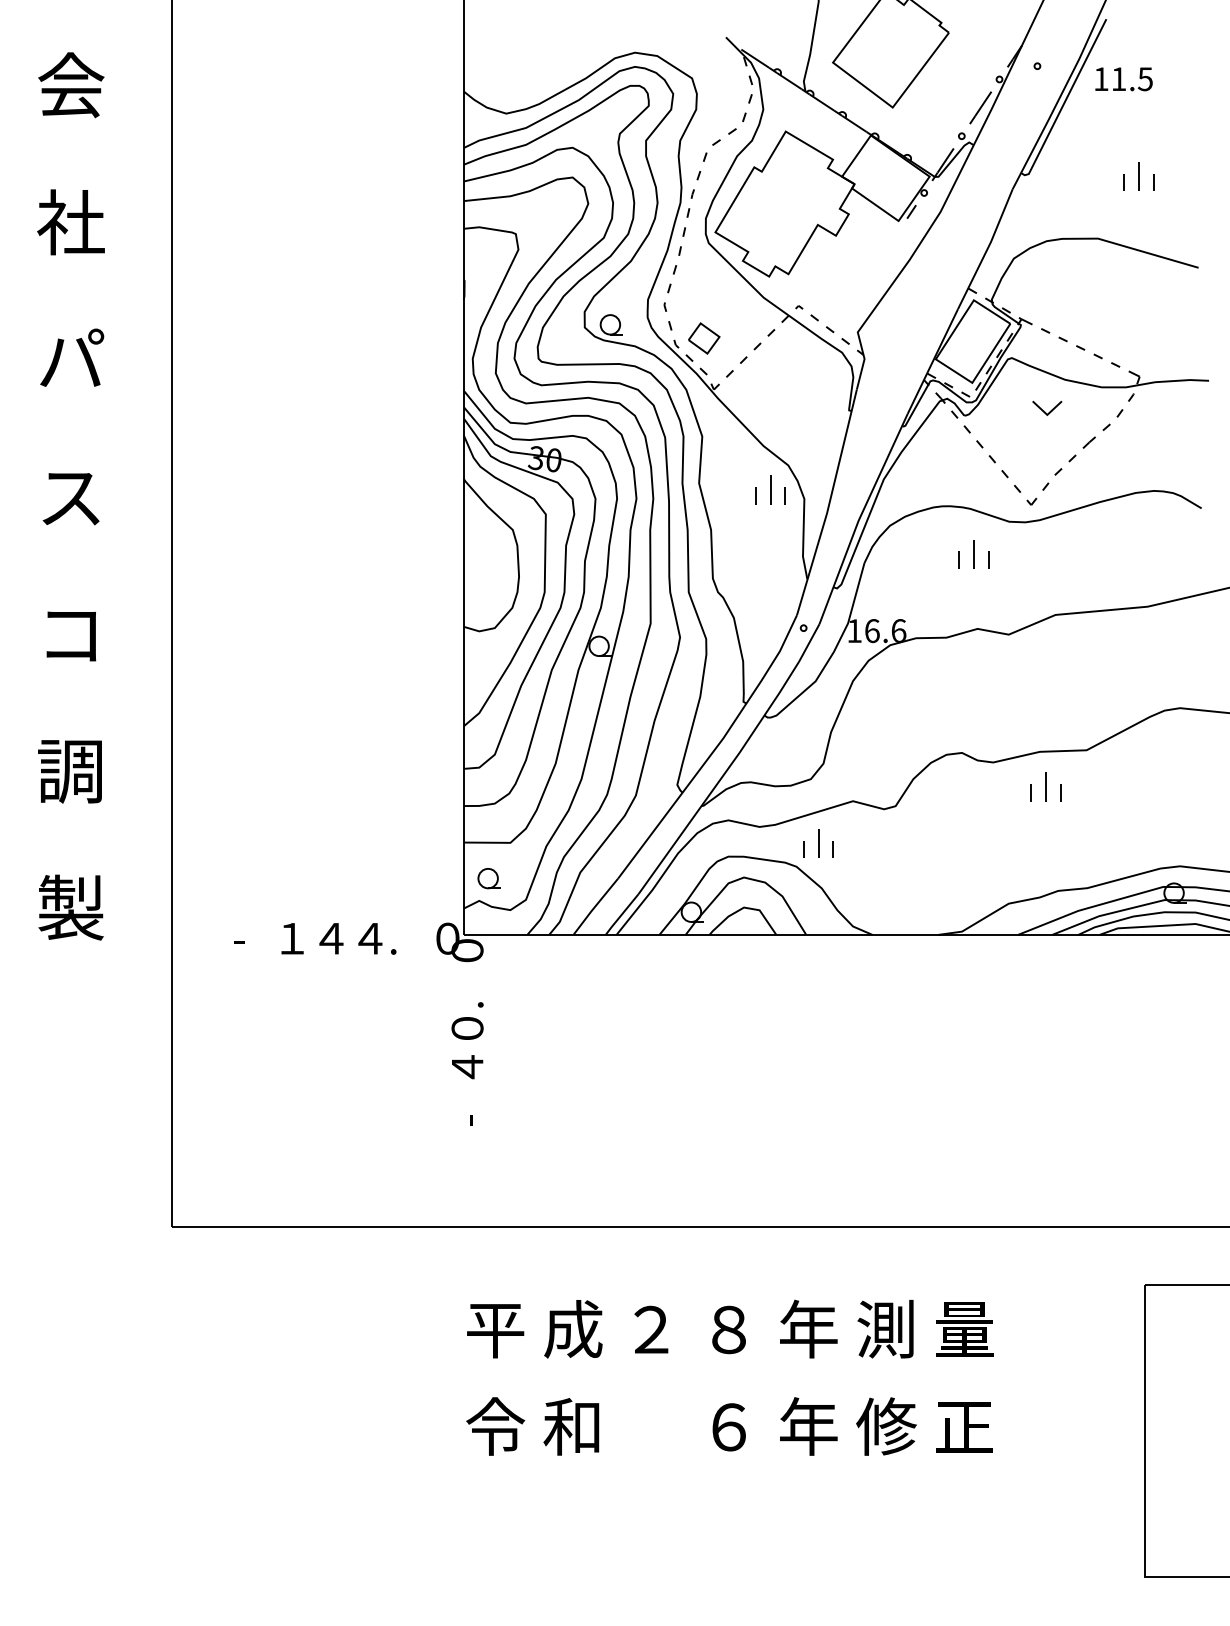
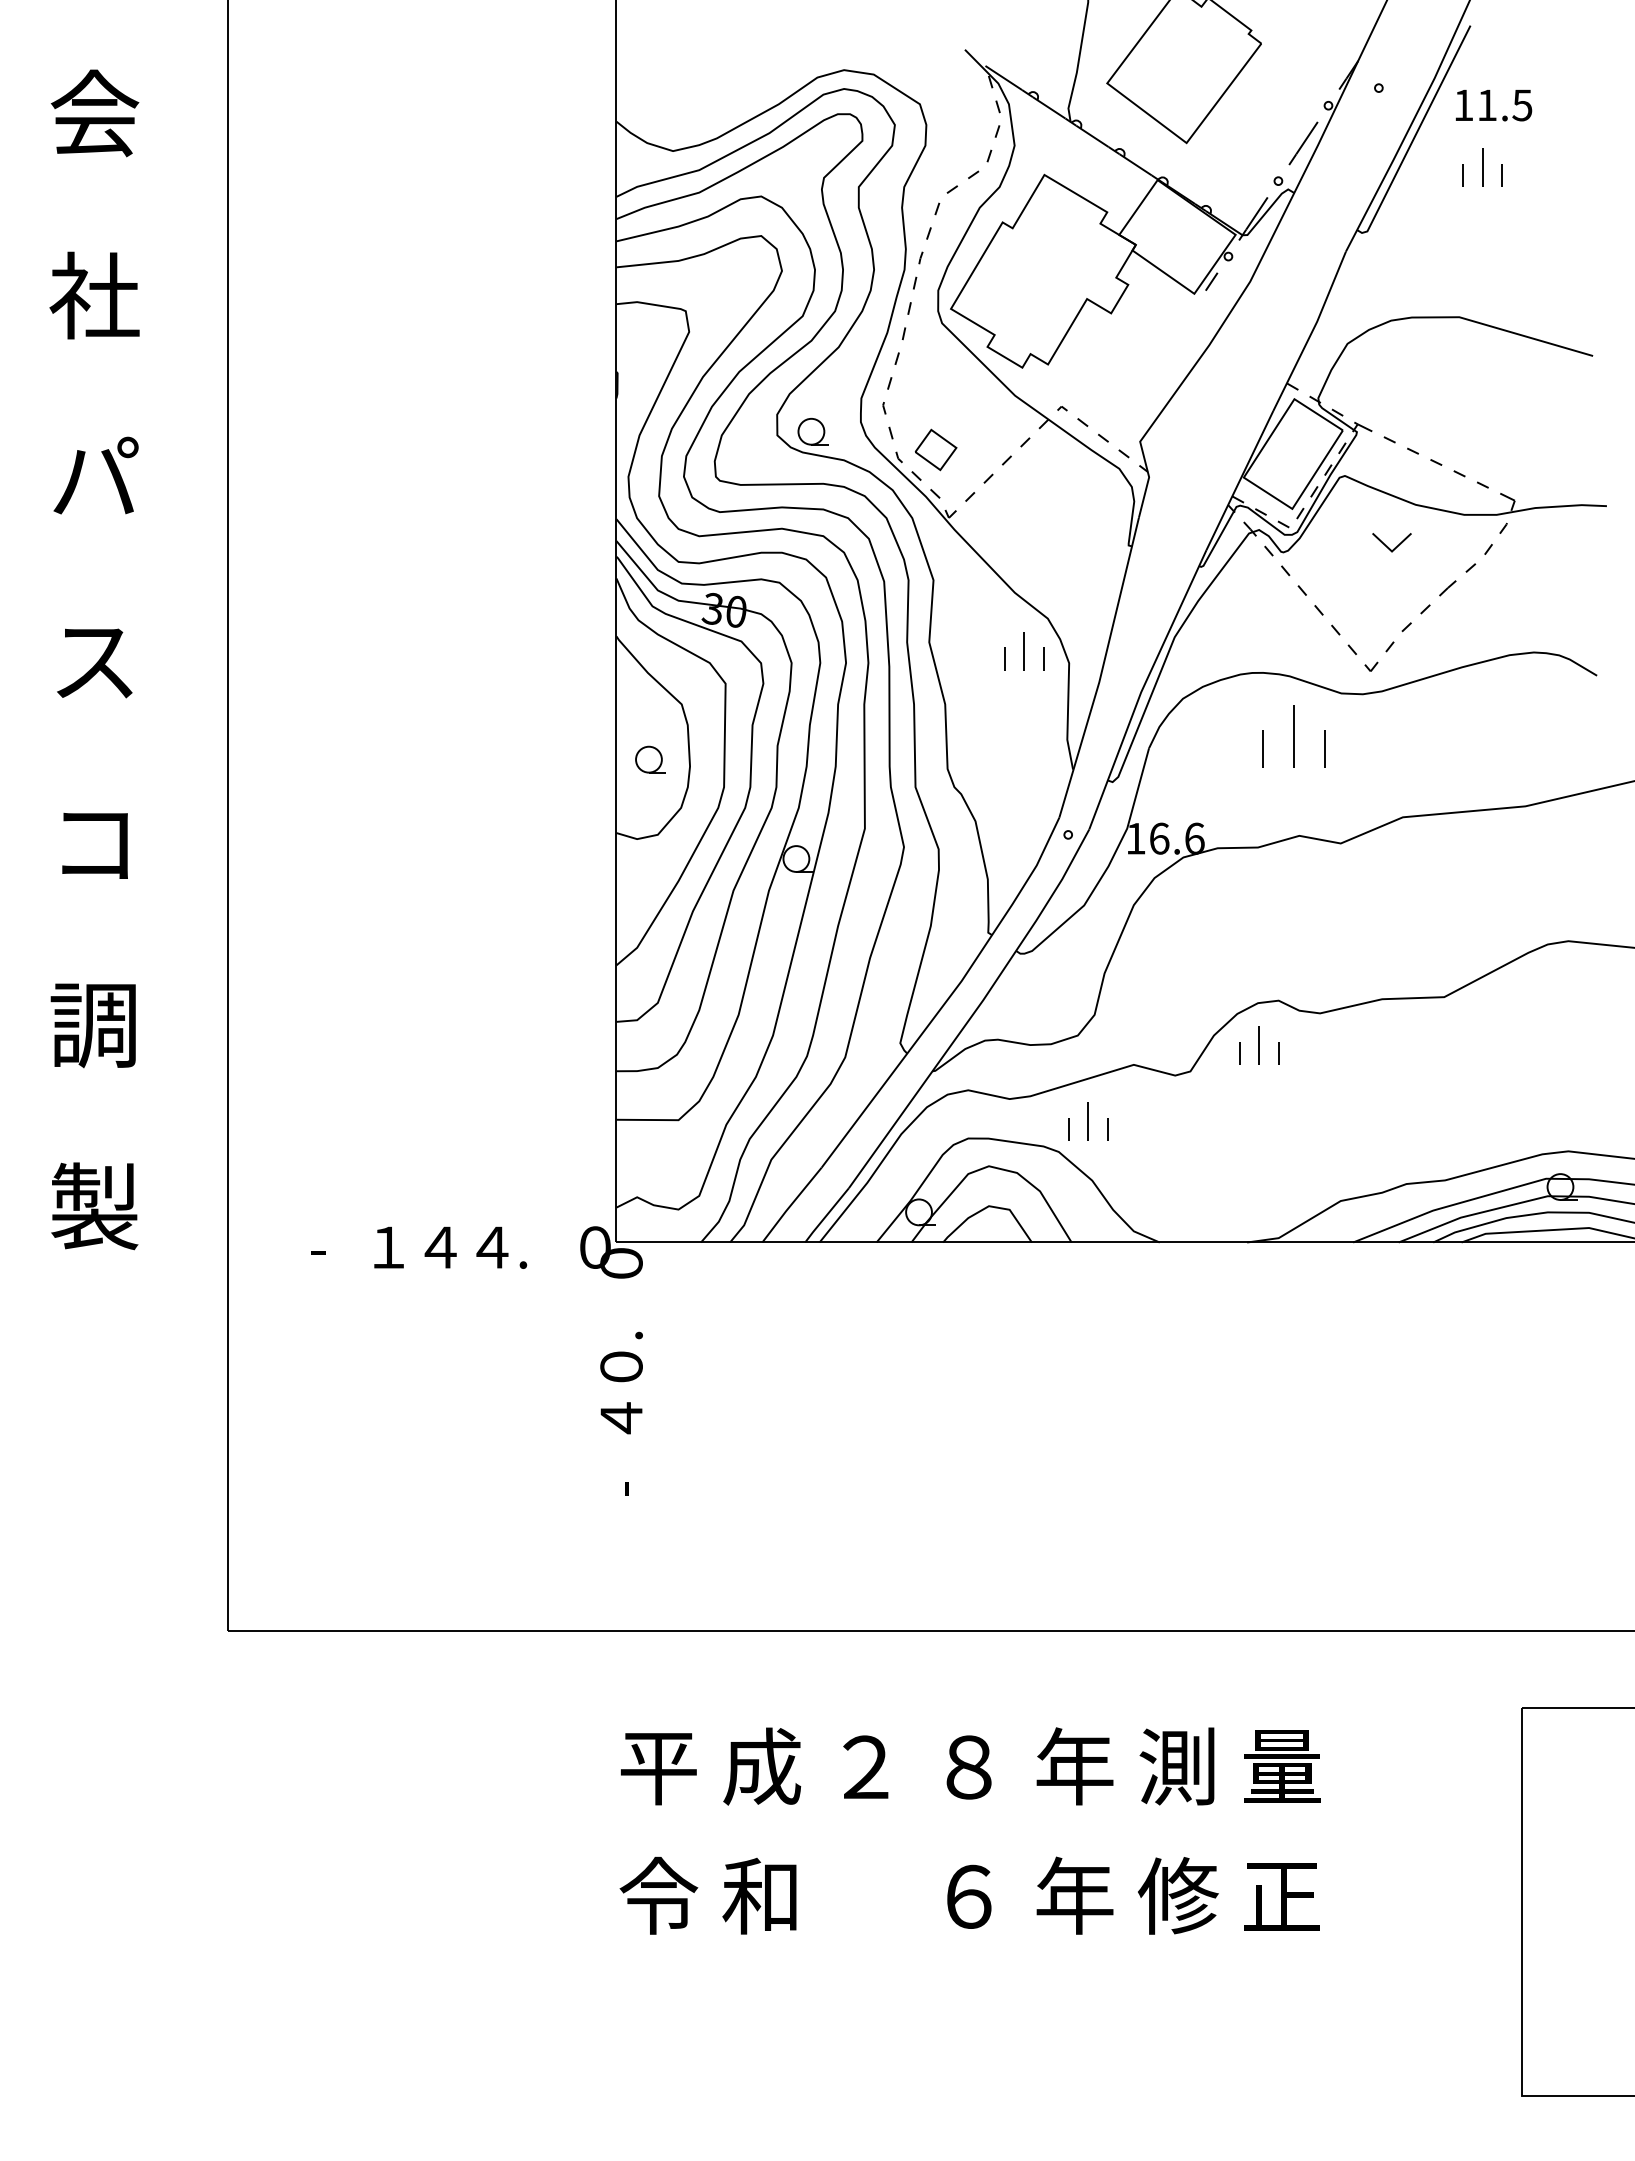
part: (1138, 176) -> (1482, 167), moved
part: (973, 554) -> (1294, 736), size x1.6
part: (1046, 786) -> (1259, 1045), moved
part: (489, 878) -> (650, 759), moved

